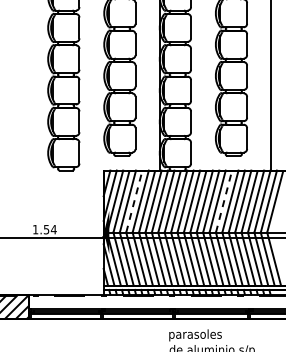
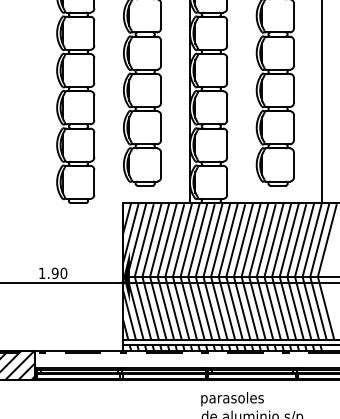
line: (134, 201) -> (159, 239), dashed -> solid
line: (223, 202) -> (265, 241), dashed -> solid
text: (49, 229) -> (58, 273), 1.54 -> 1.90

